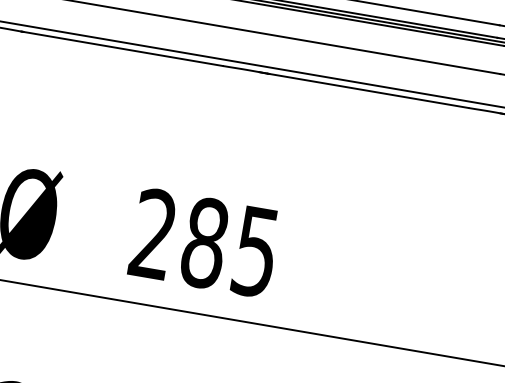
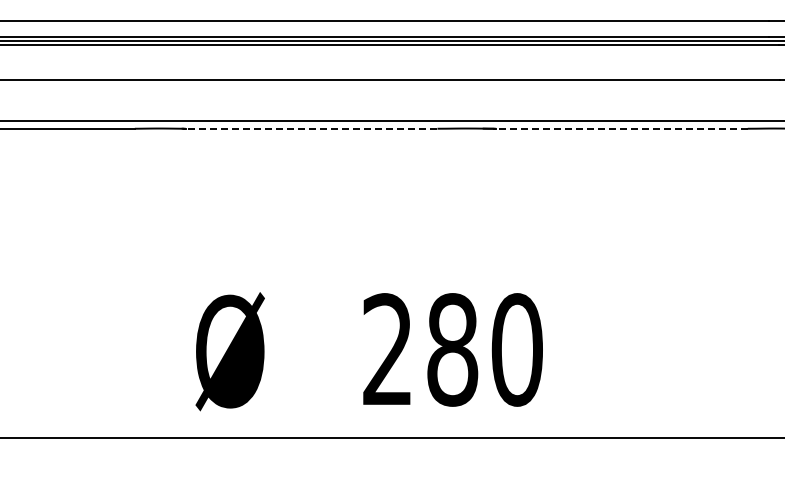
line: (123, 48) -> (311, 128), solid -> dashed
line: (368, 90) -> (621, 128), solid -> dashed
text: (255, 251) -> (516, 349), 285 -> 280

